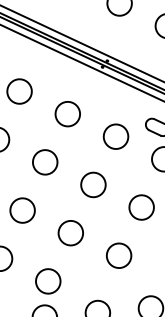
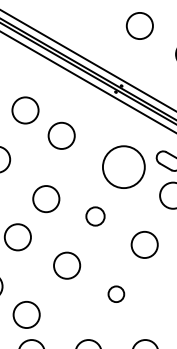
circle: (67, 113) -> (61, 135), moved
circle: (115, 136) -> (123, 167), size x1.6
circle: (45, 162) -> (46, 199), moved
circle: (93, 184) -> (95, 216), size x0.7
circle: (119, 256) -> (116, 294), size x0.6
circle: (48, 281) -> (26, 314), moved

